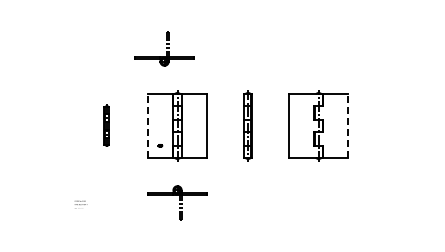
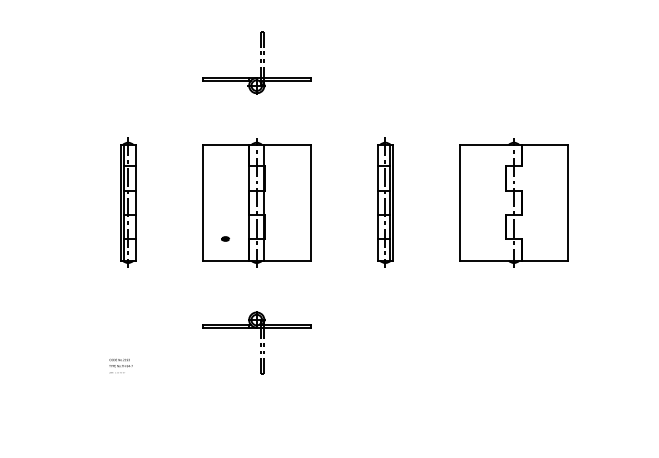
part: (164, 48) -> (256, 61), moved
part: (106, 125) -> (127, 201), size x1.67
line: (147, 125) -> (202, 201), dashed -> solid
line: (348, 125) -> (568, 201), dashed -> solid
text: (80, 204) -> (120, 365), moved

